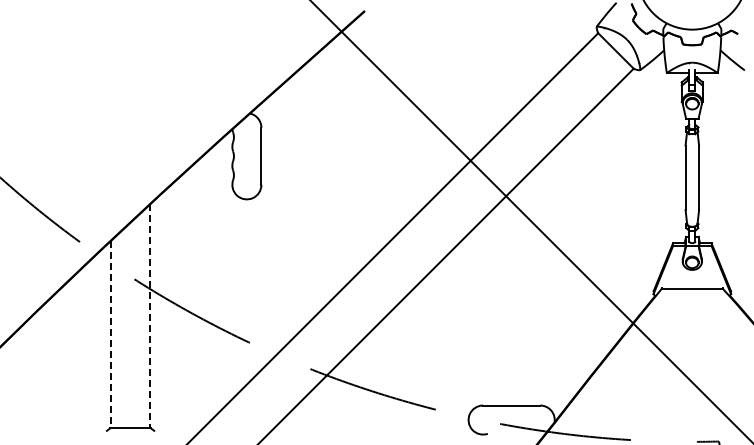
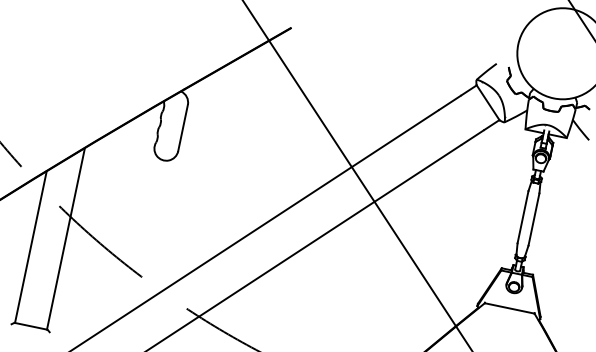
line: (150, 316) -> (66, 239), dashed -> solid
line: (110, 334) -> (30, 246), dashed -> solid

